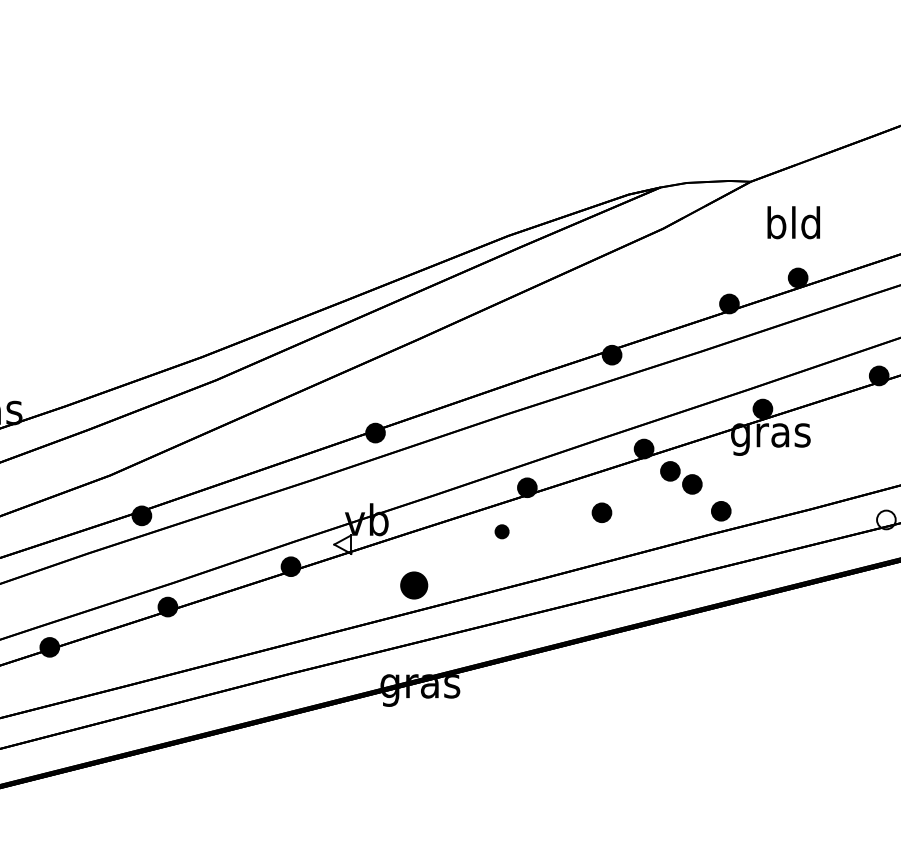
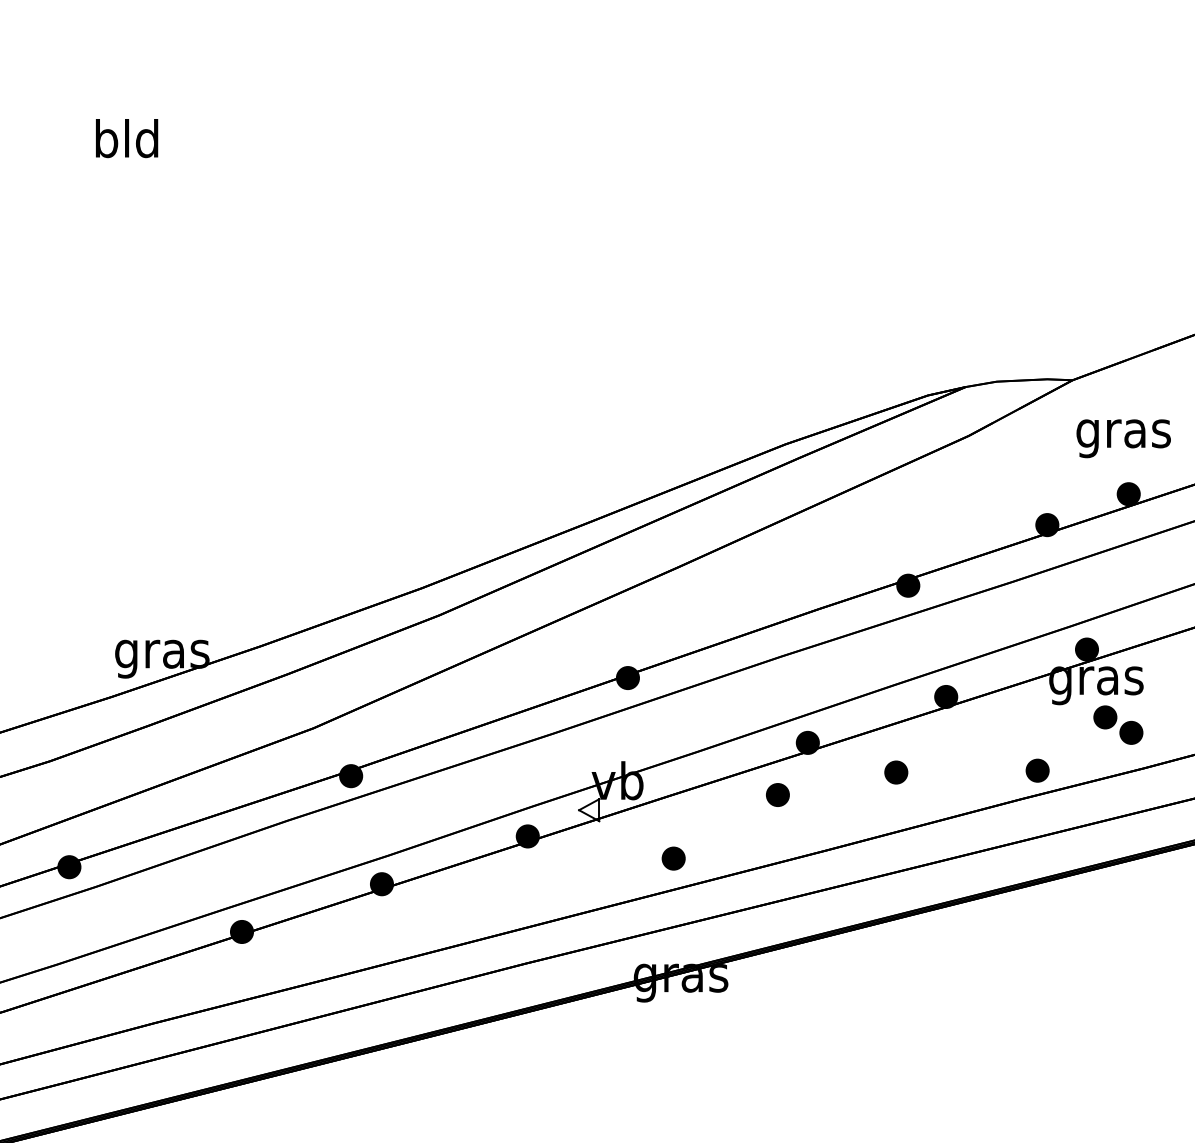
text: (793, 226) -> (1123, 433), bld -> gras
part: (681, 477) -> (1118, 724), moved
part: (501, 531) -> (777, 794), size x1.43
part: (413, 585) -> (673, 858), size x0.71

